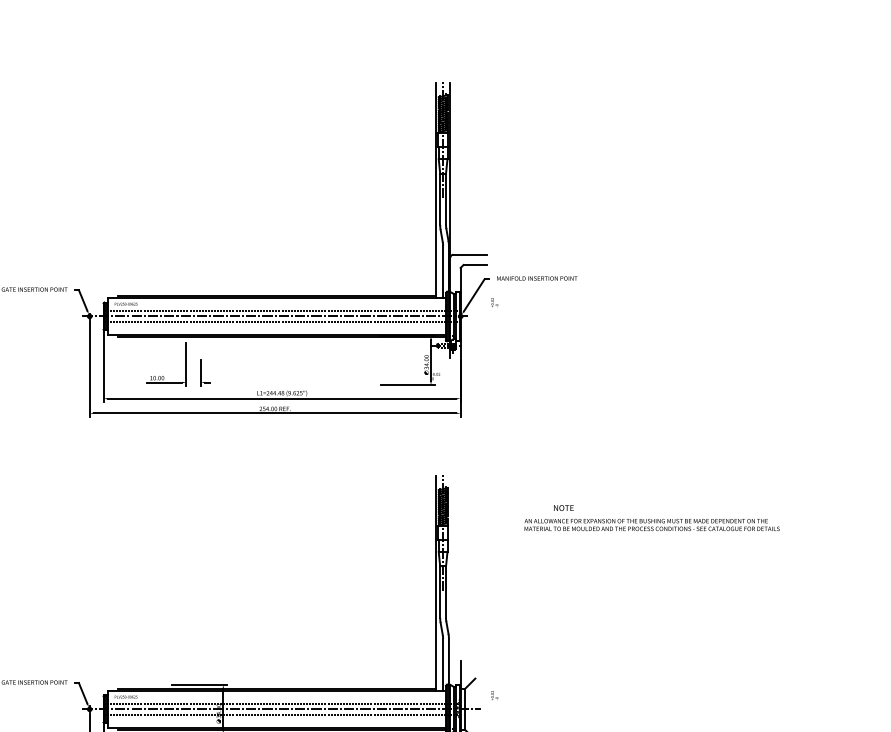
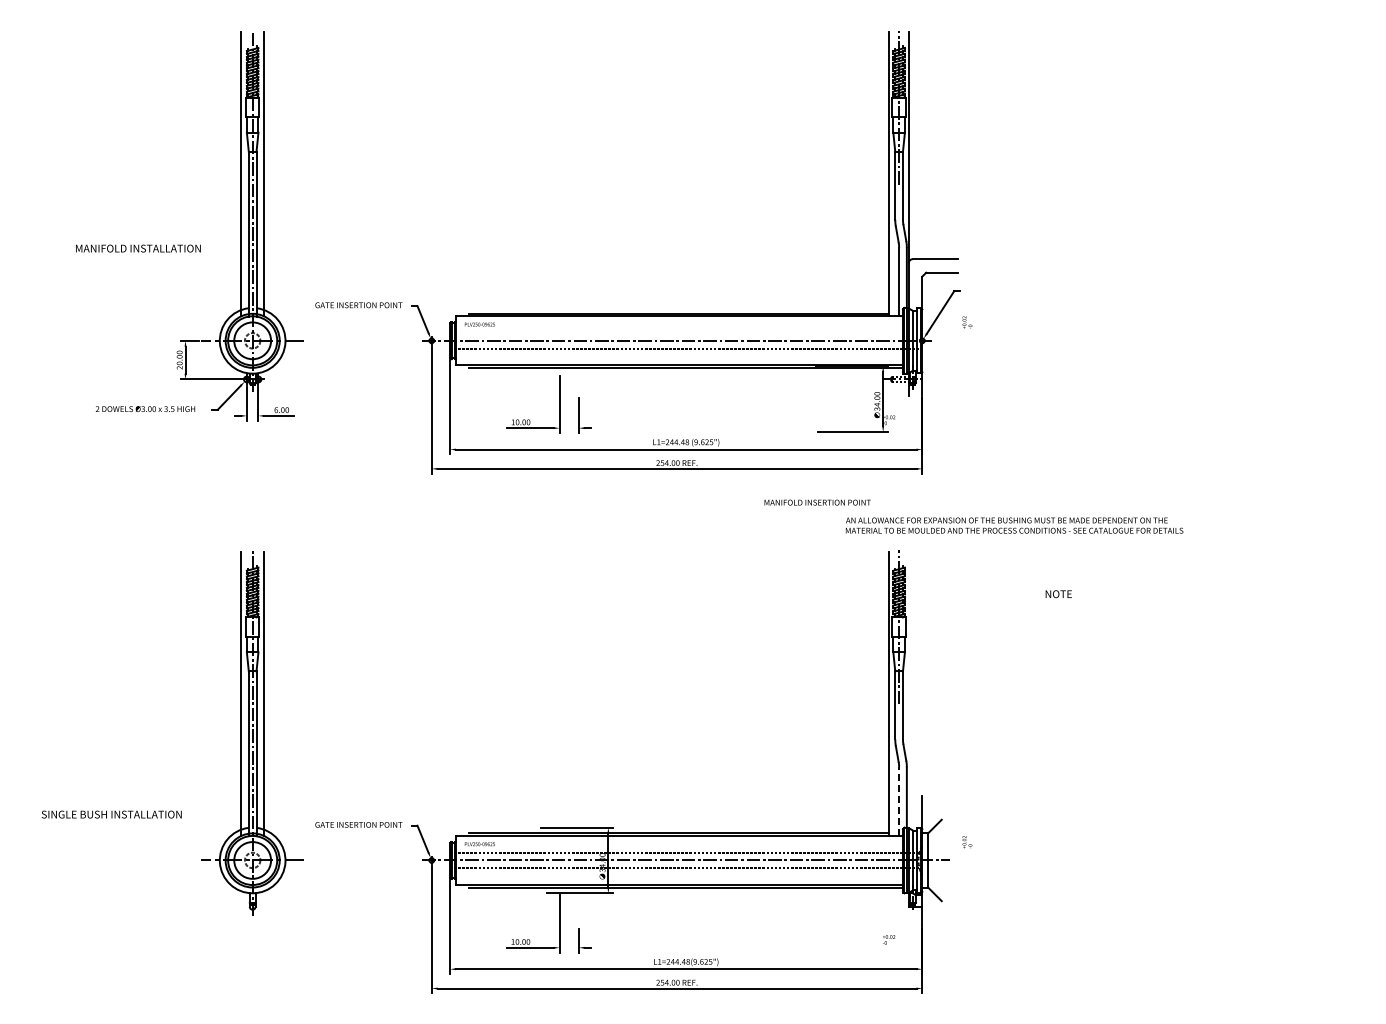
text: (537, 278) -> (817, 502), moved
line: (282, 310) -> (686, 333), removed
text: (652, 524) -> (1014, 525), moved
line: (443, 664) -> (899, 801), solid -> dashed

